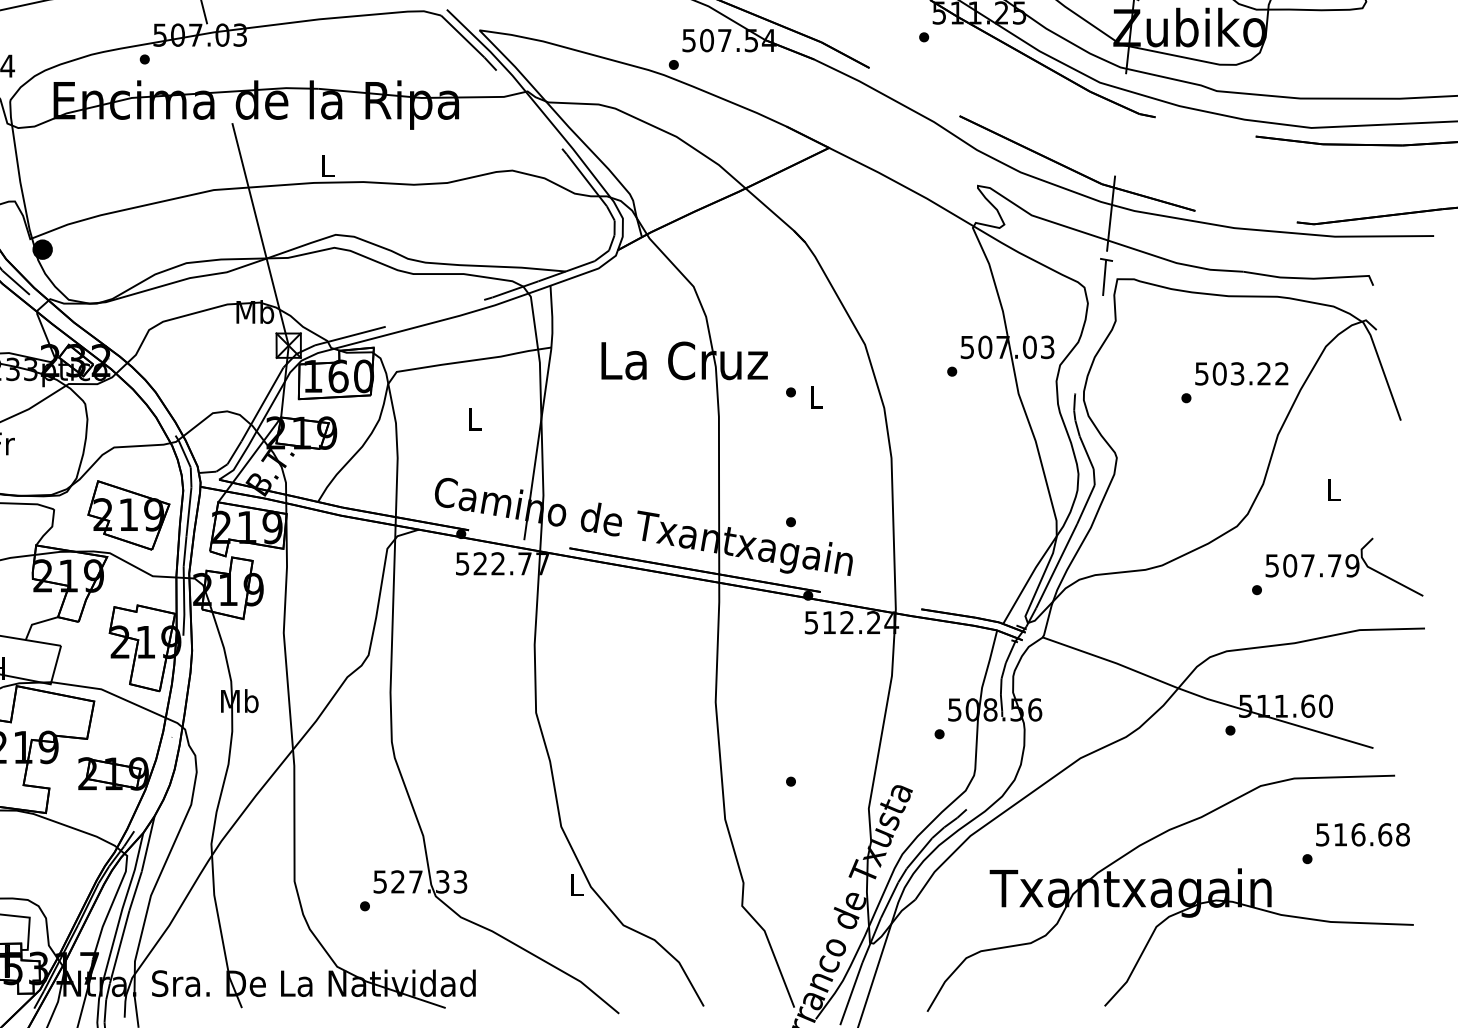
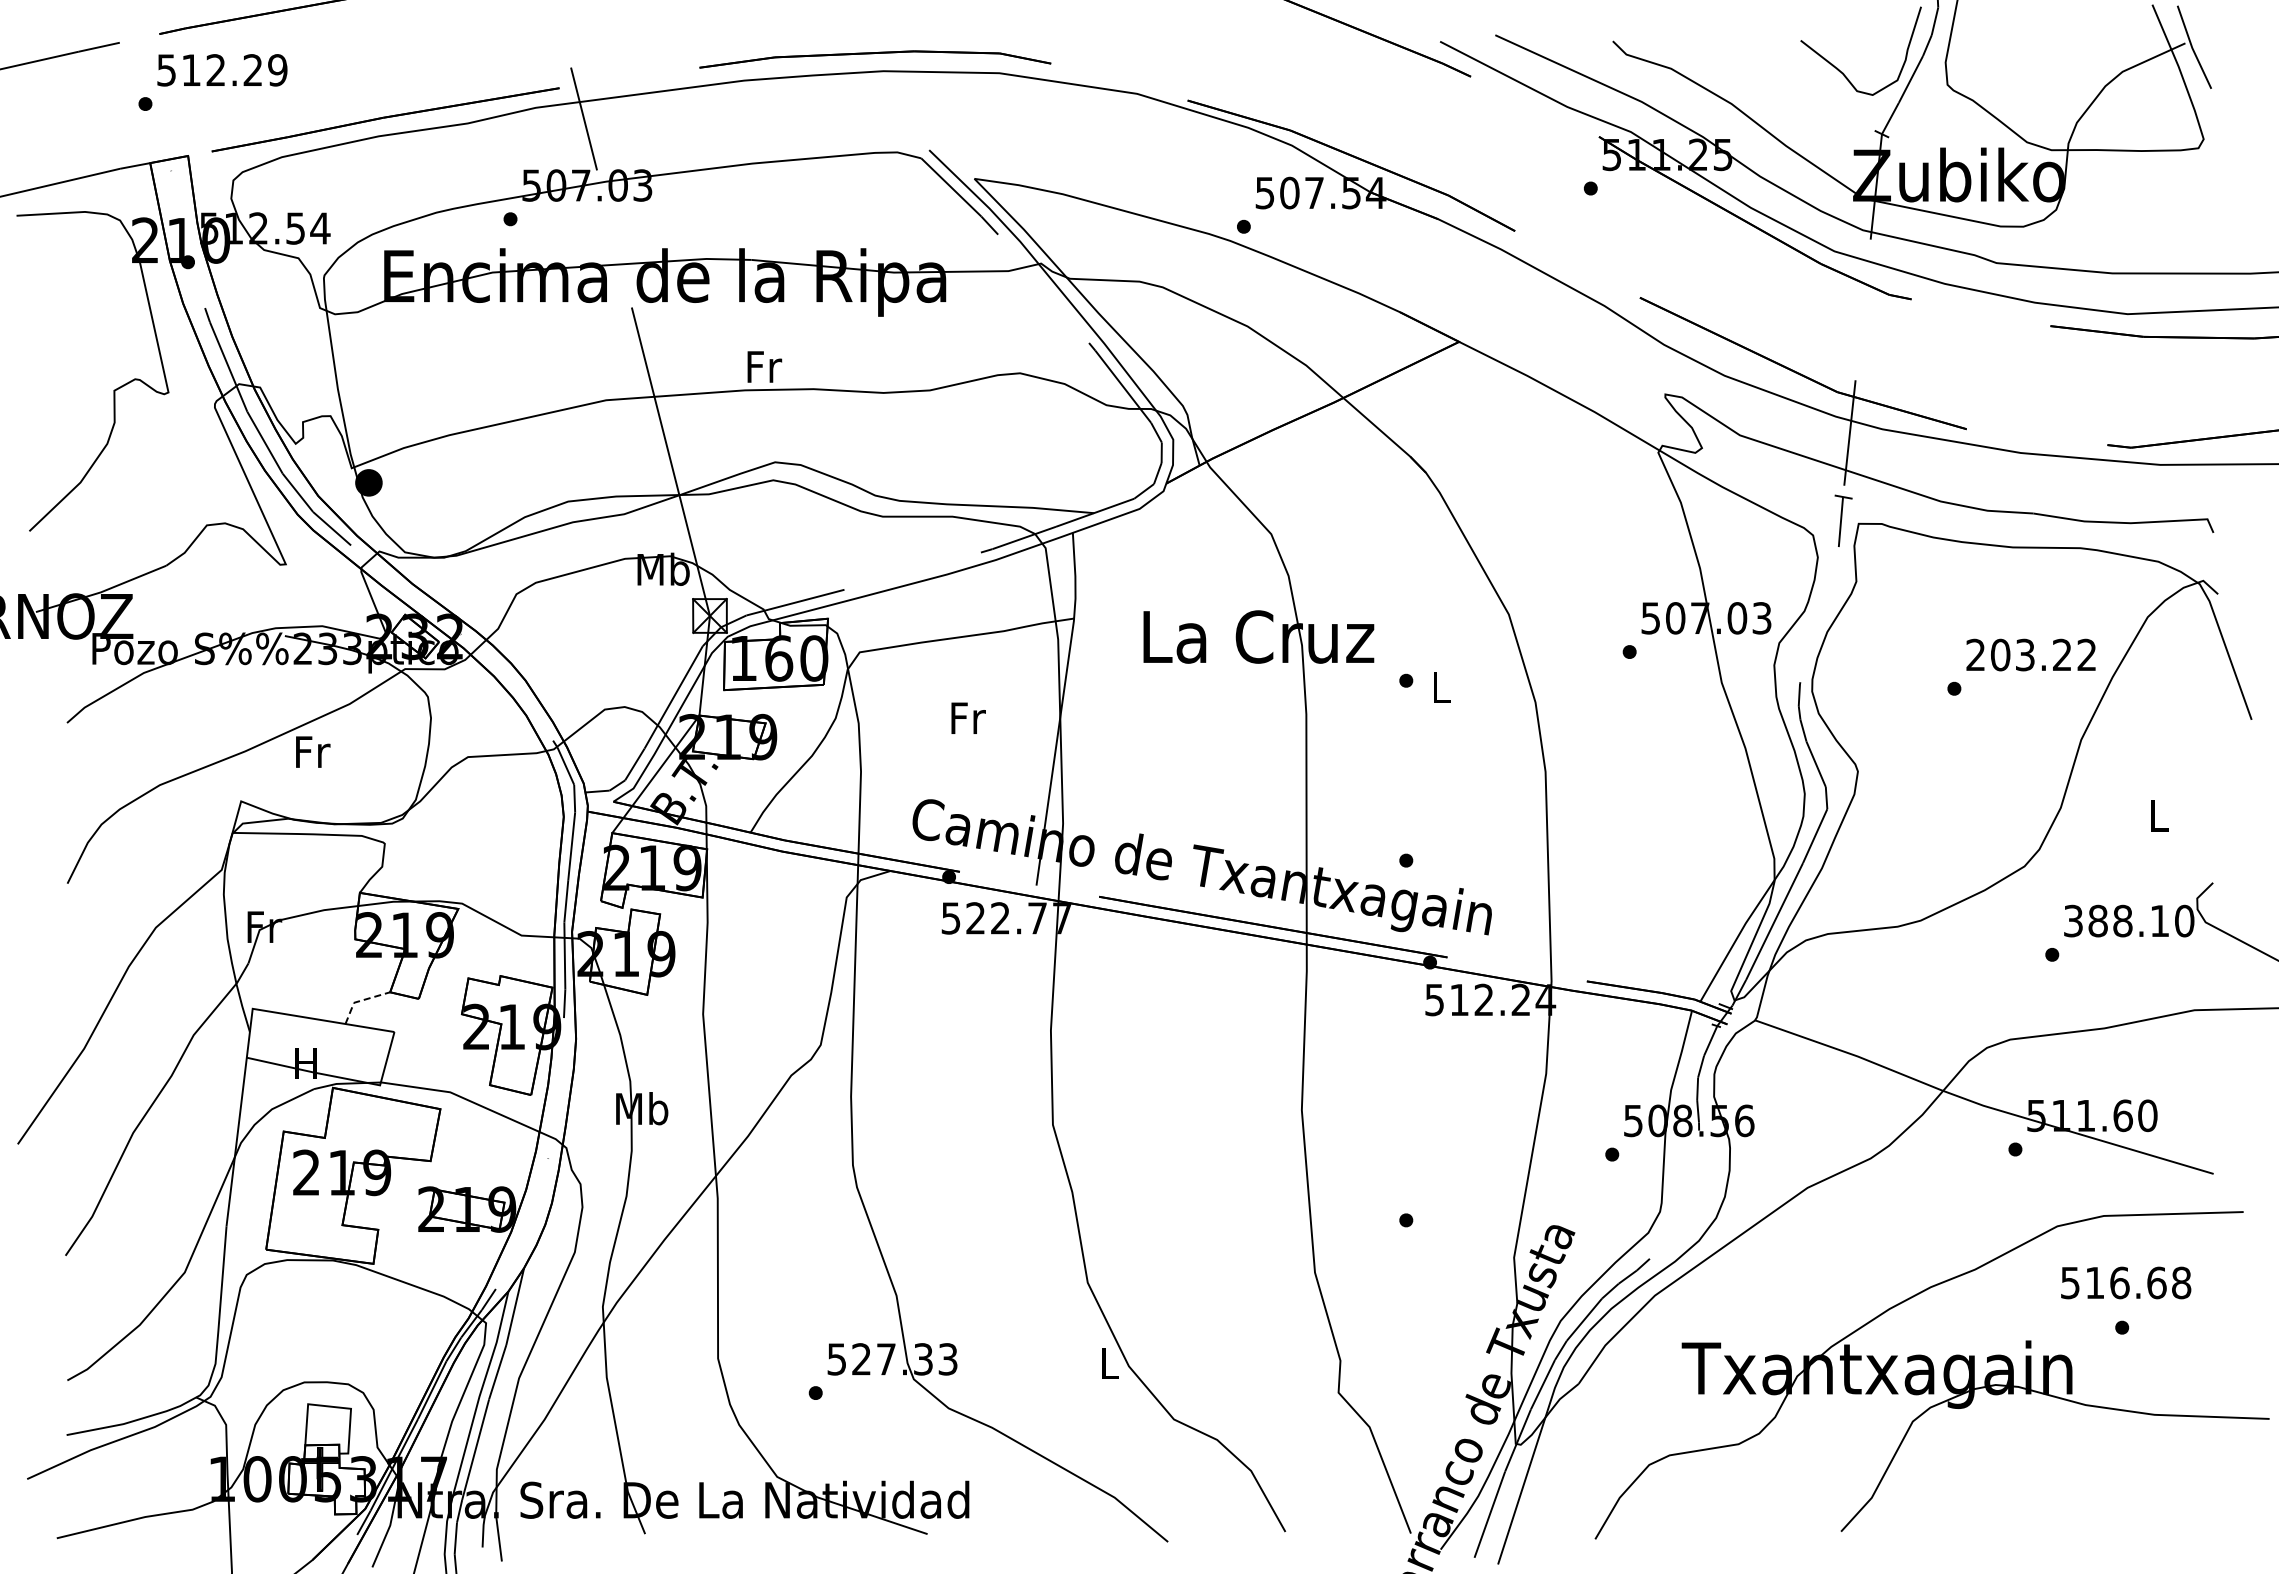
text: (328, 165) -> (764, 366), L -> Fr
text: (1201, 373) -> (1975, 654), 503.22 -> 203.22
text: (475, 418) -> (968, 717), L -> Fr
part: (128, 514) -> (488, 850), removed
text: (1312, 565) -> (2129, 920), 507.79 -> 388.10
line: (36, 623) -> (360, 1000), solid -> dashed
text: (1363, 834) -> (2126, 1282), moved

